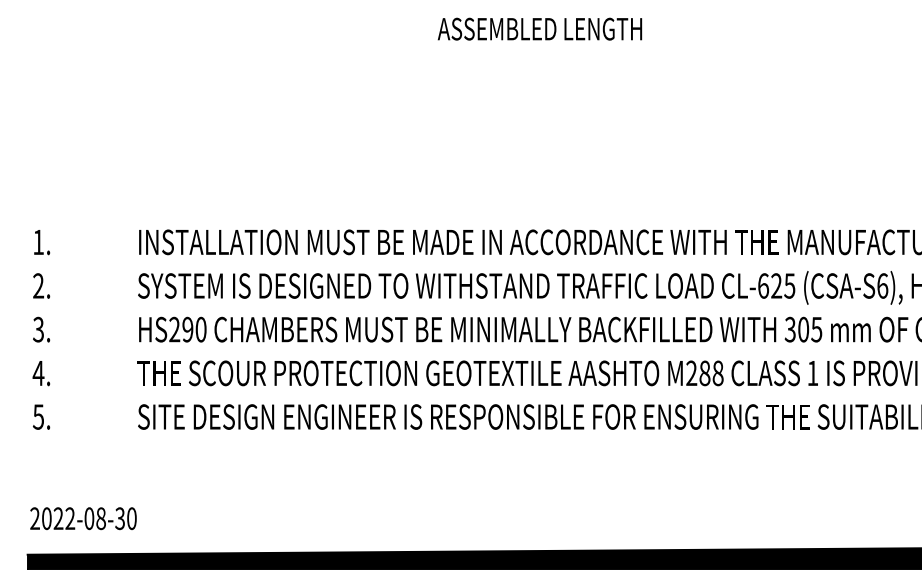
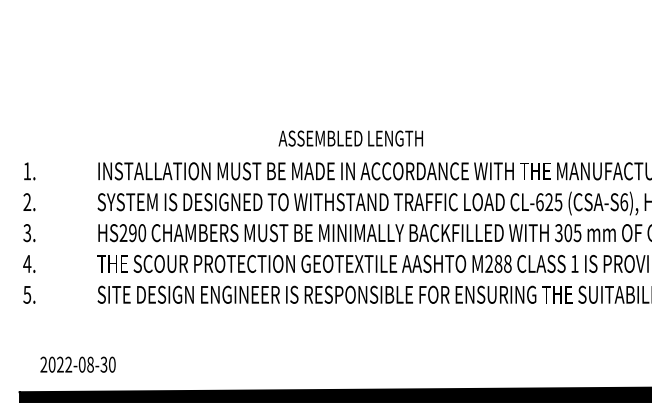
text: (539, 29) -> (350, 138), moved
text: (82, 518) -> (77, 364), moved

